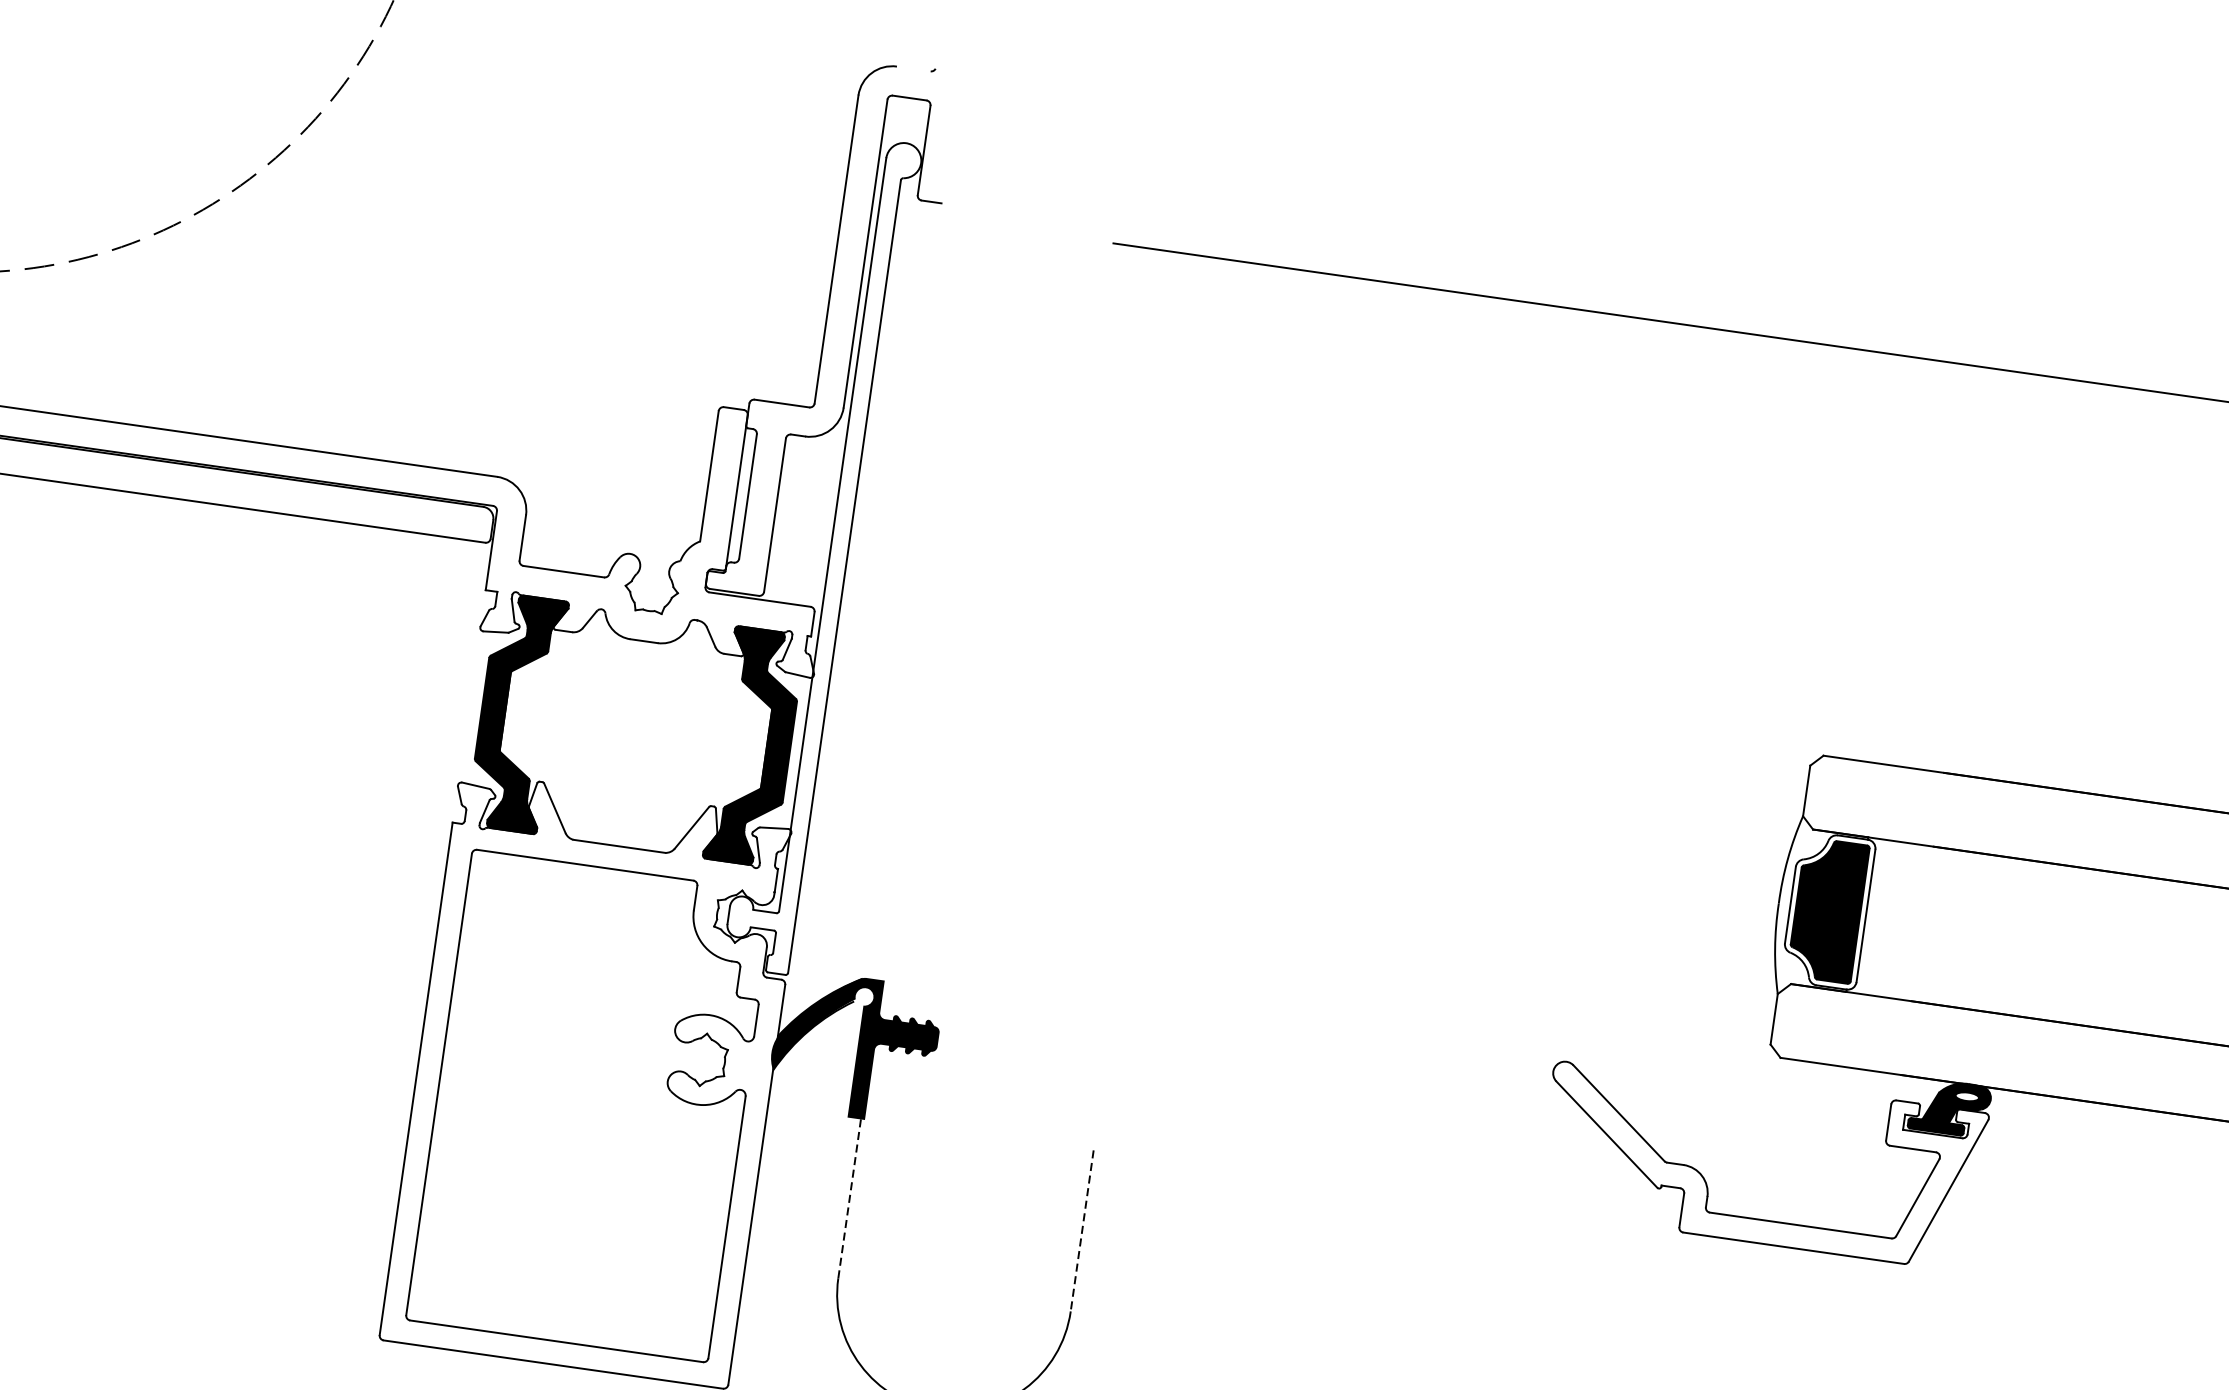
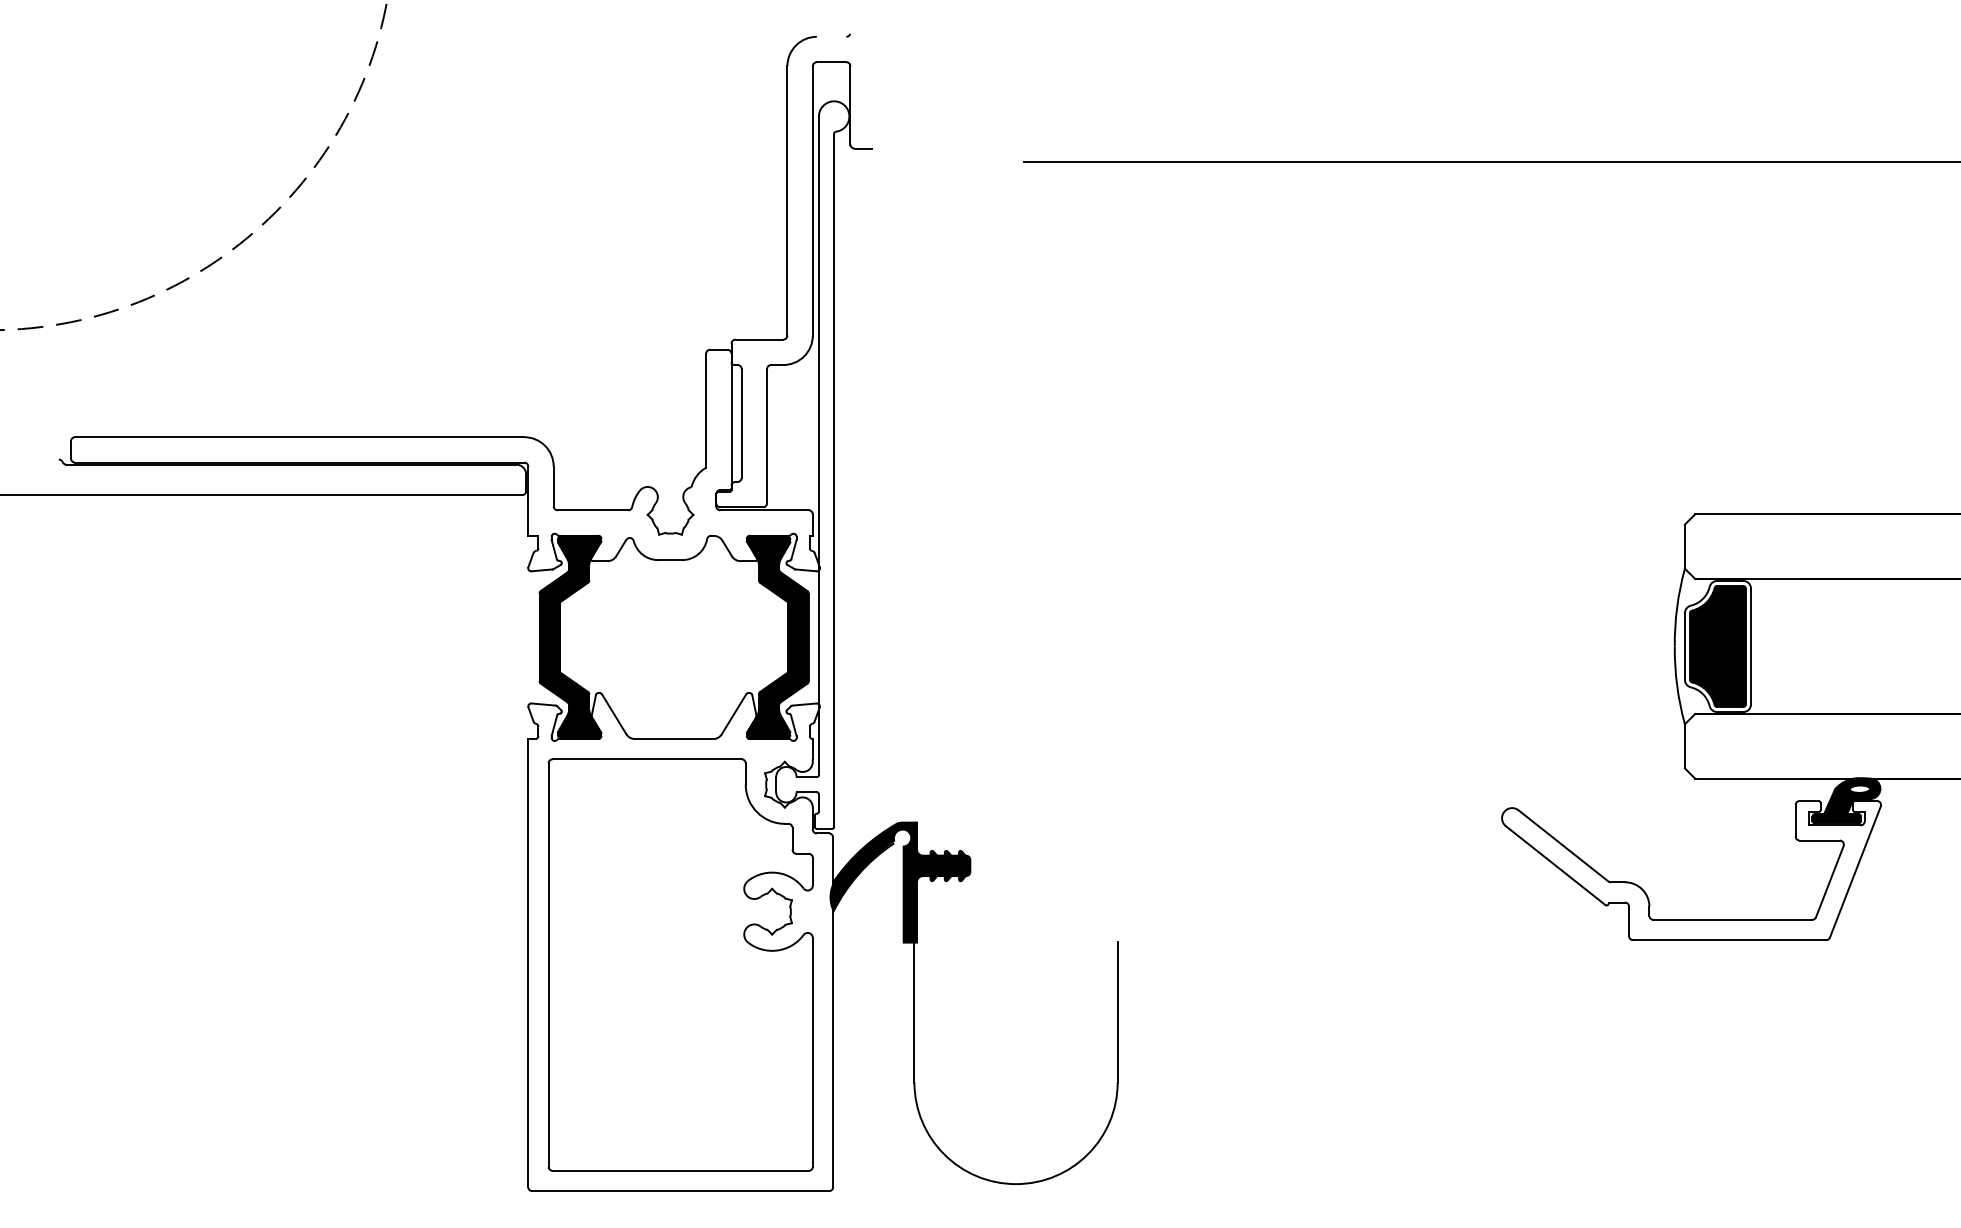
line: (849, 1197) -> (914, 1011), dashed -> solid
line: (1081, 1231) -> (1117, 1012), dashed -> solid

